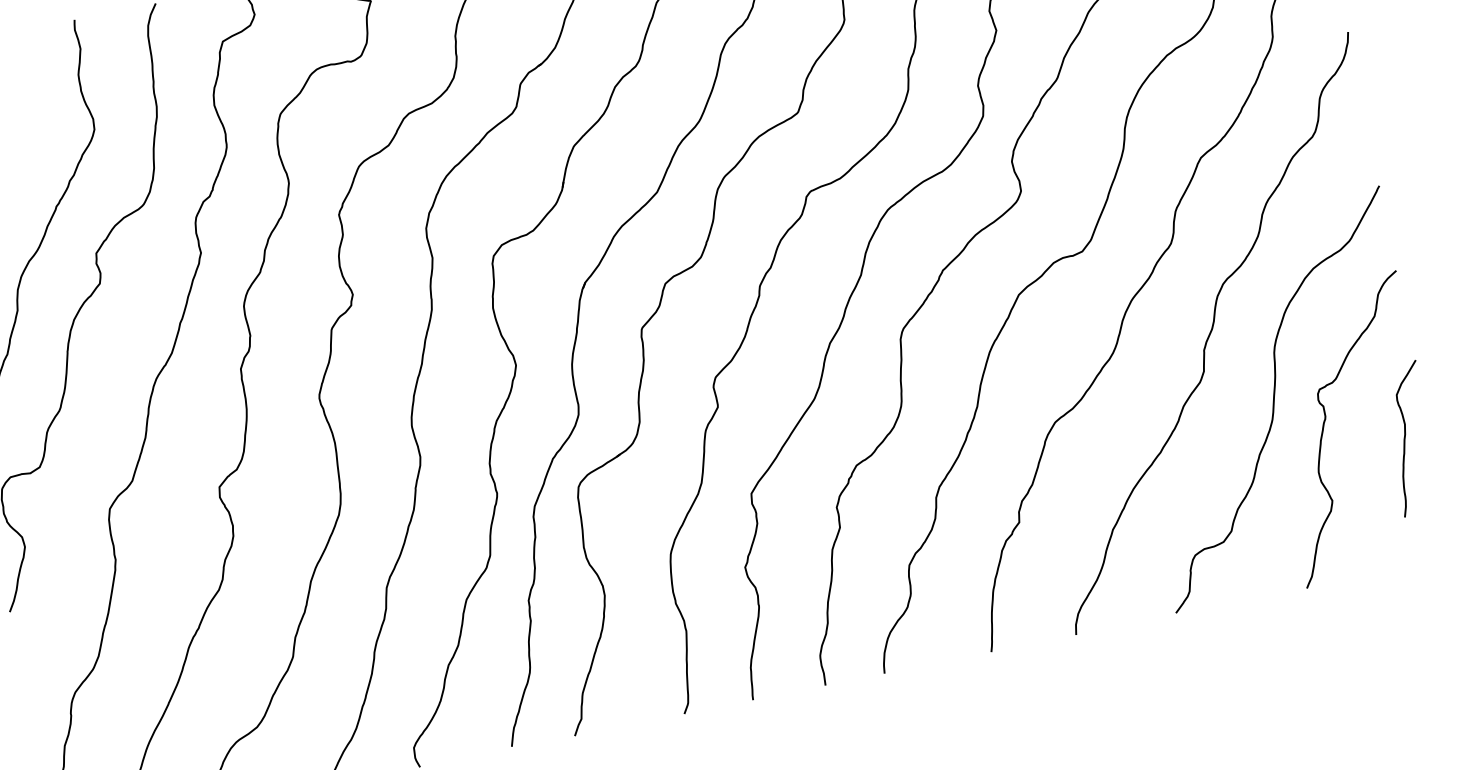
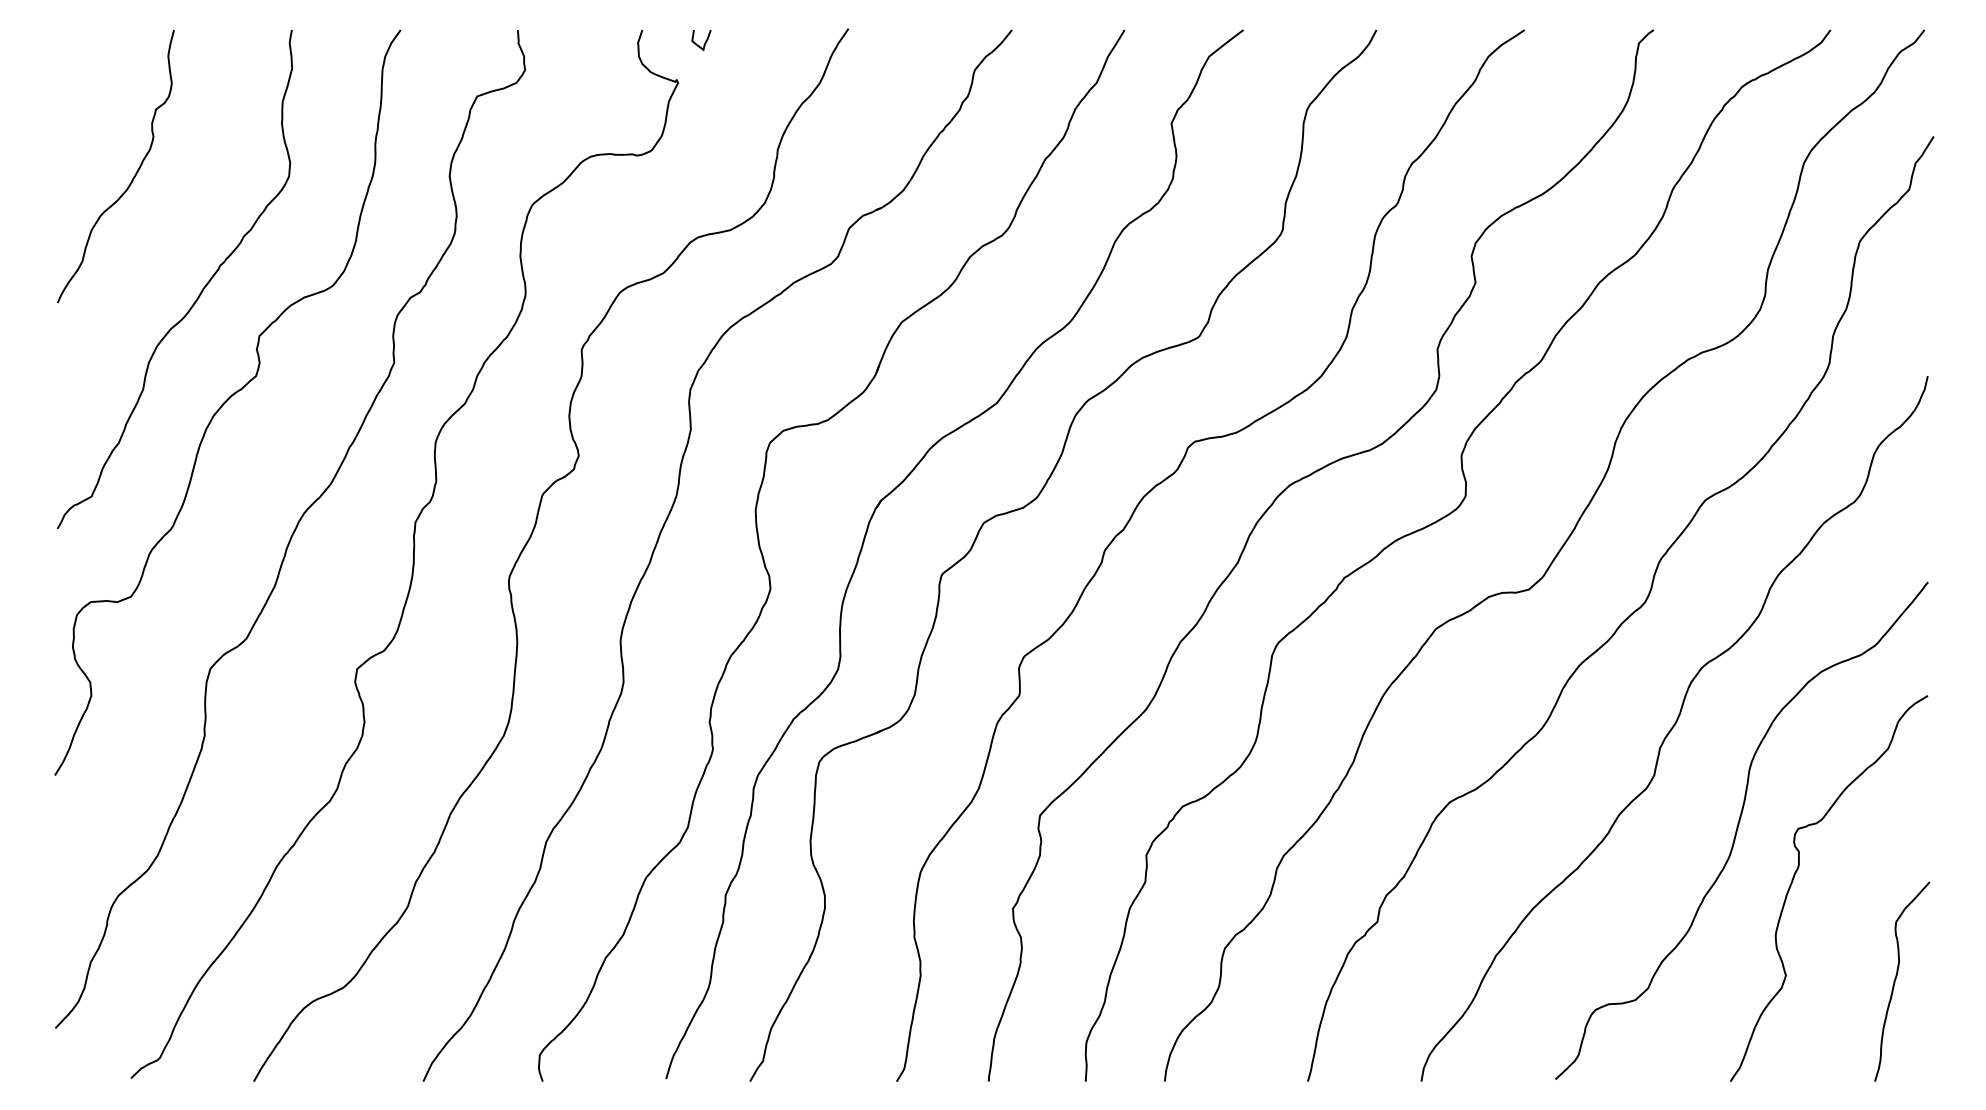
curve: (1405, 437) -> (1896, 979), moved

